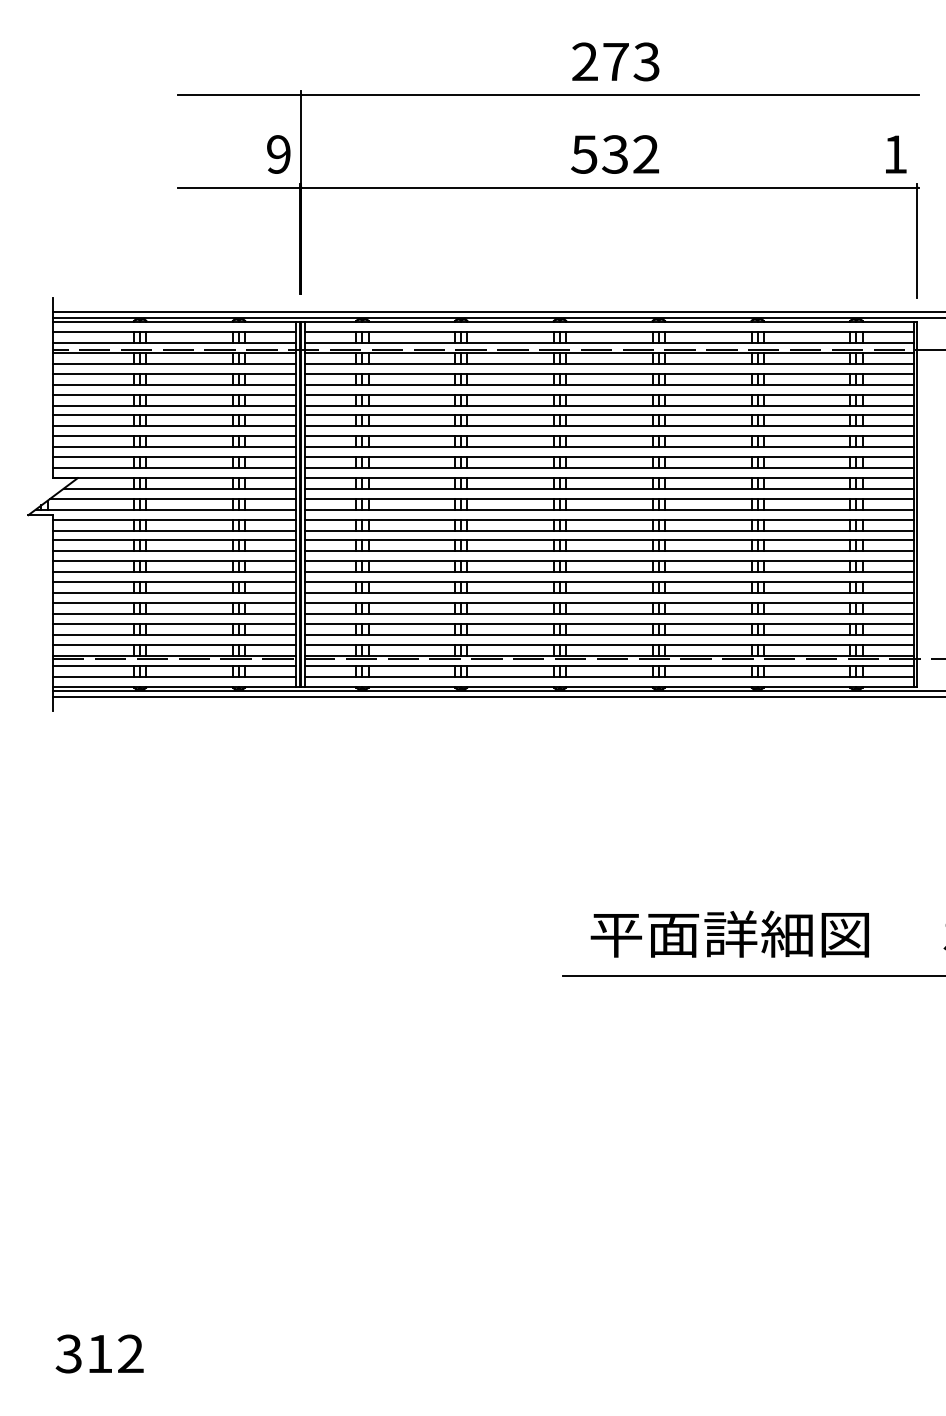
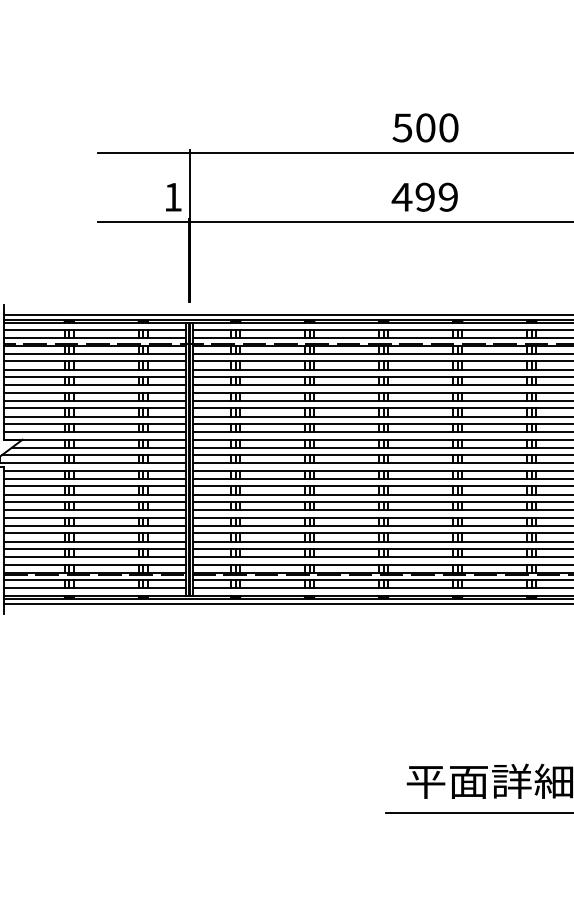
text: (615, 61) -> (425, 127), 273 -> 500
text: (278, 154) -> (172, 197), 9 -> 1
text: (614, 154) -> (424, 197), 532 -> 499

